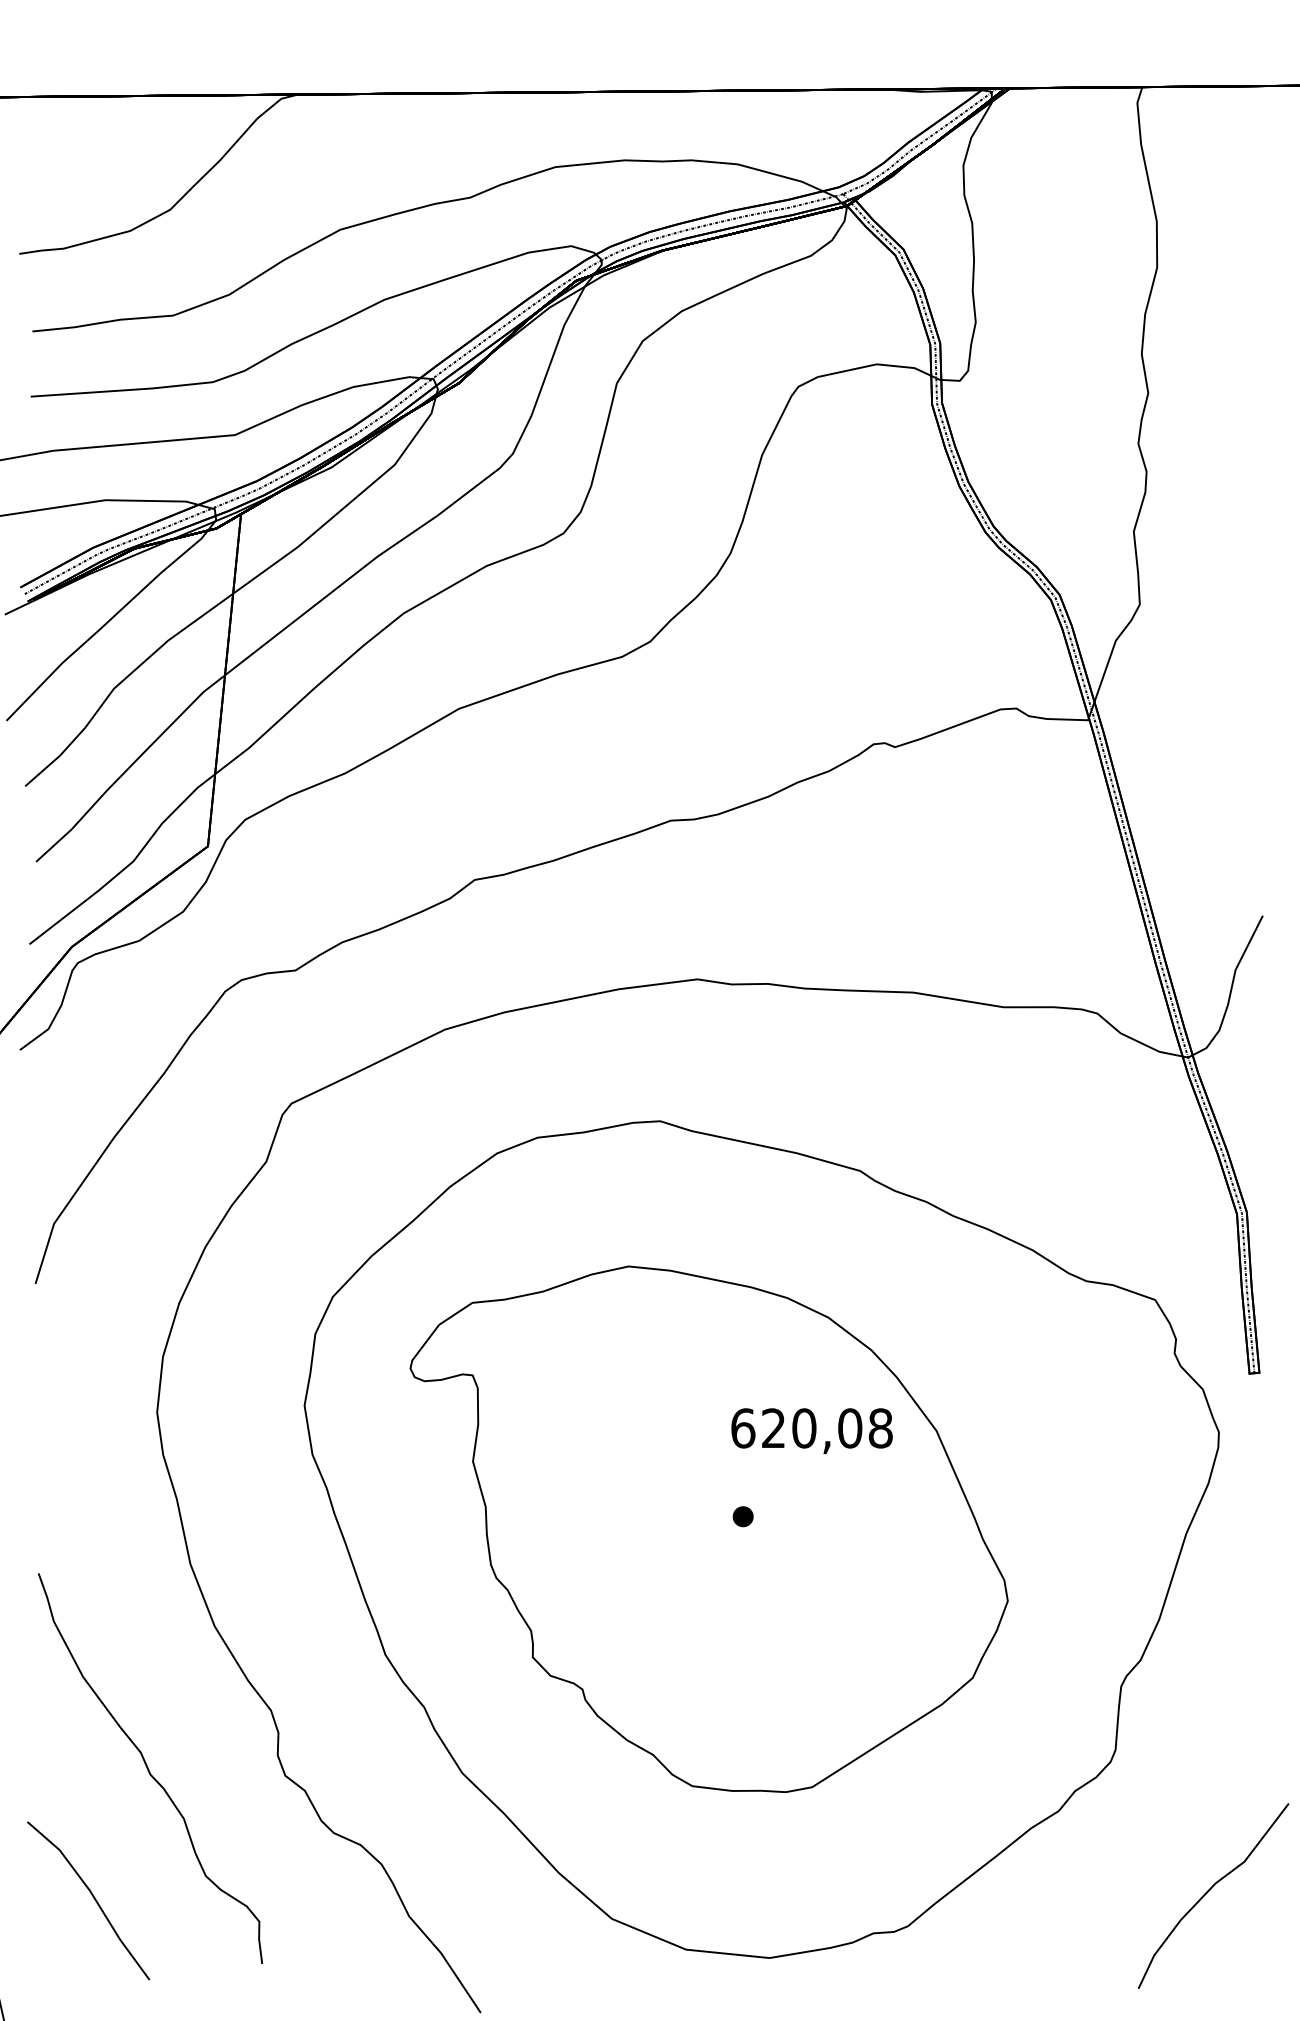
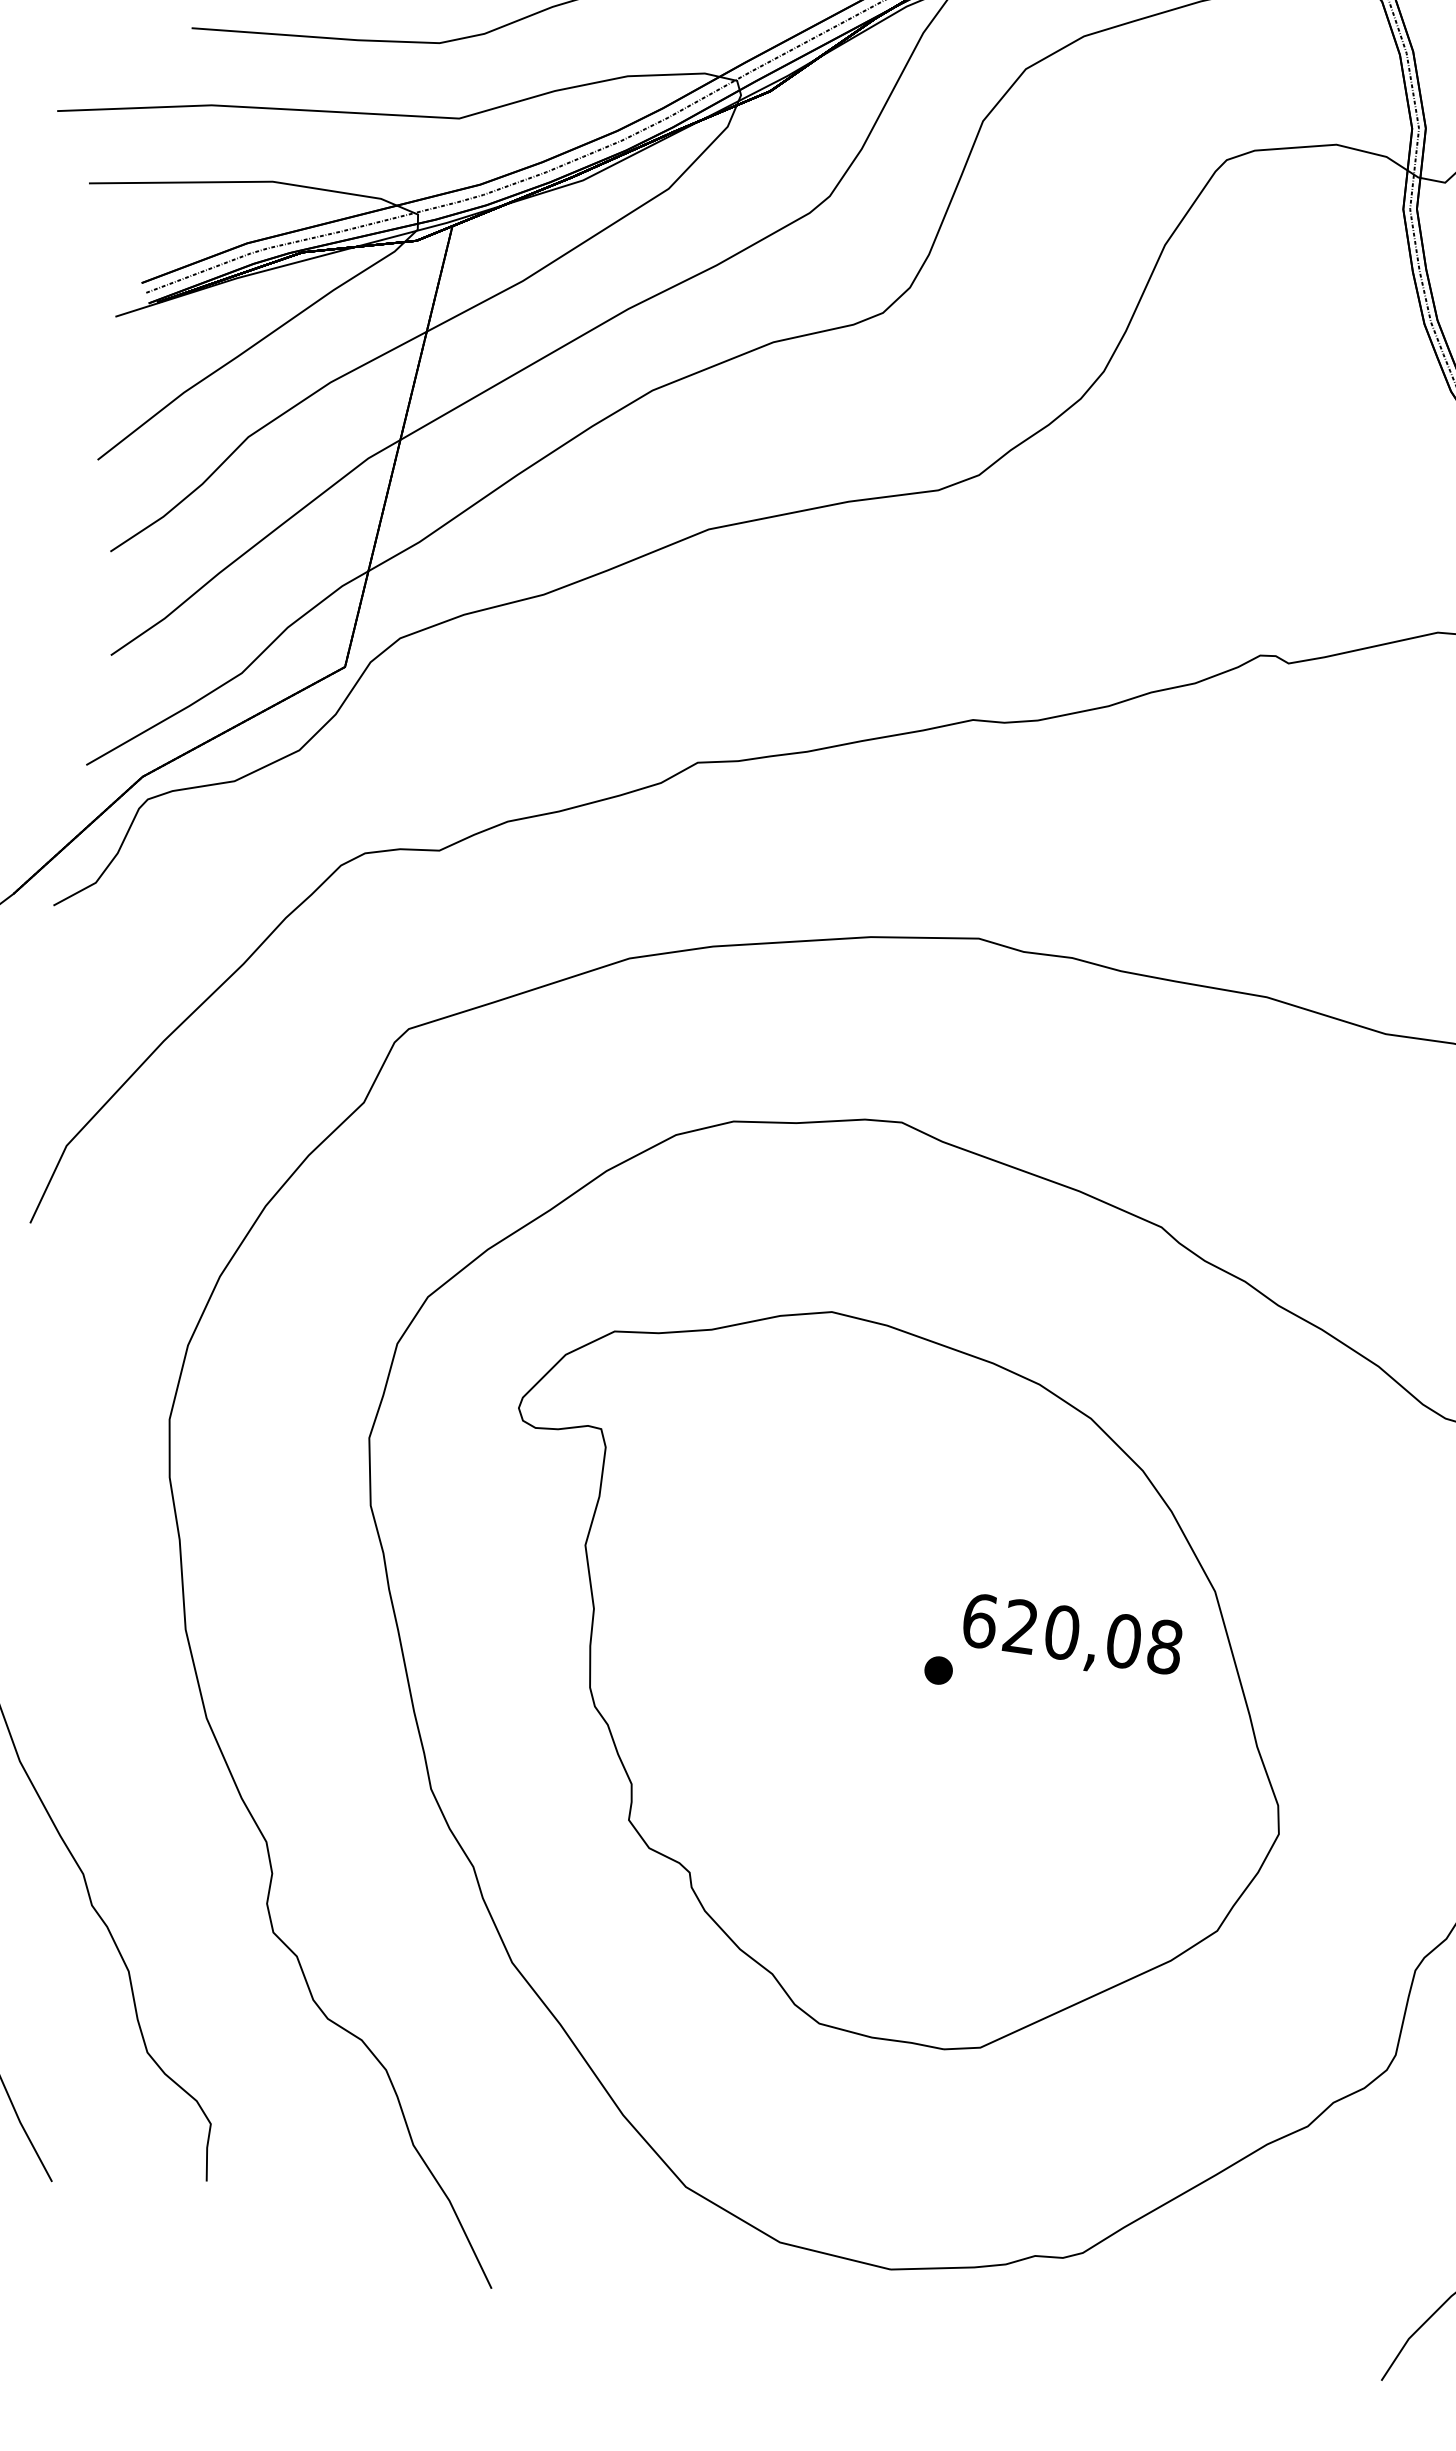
text: (811, 1430) -> (1071, 1636), moved

